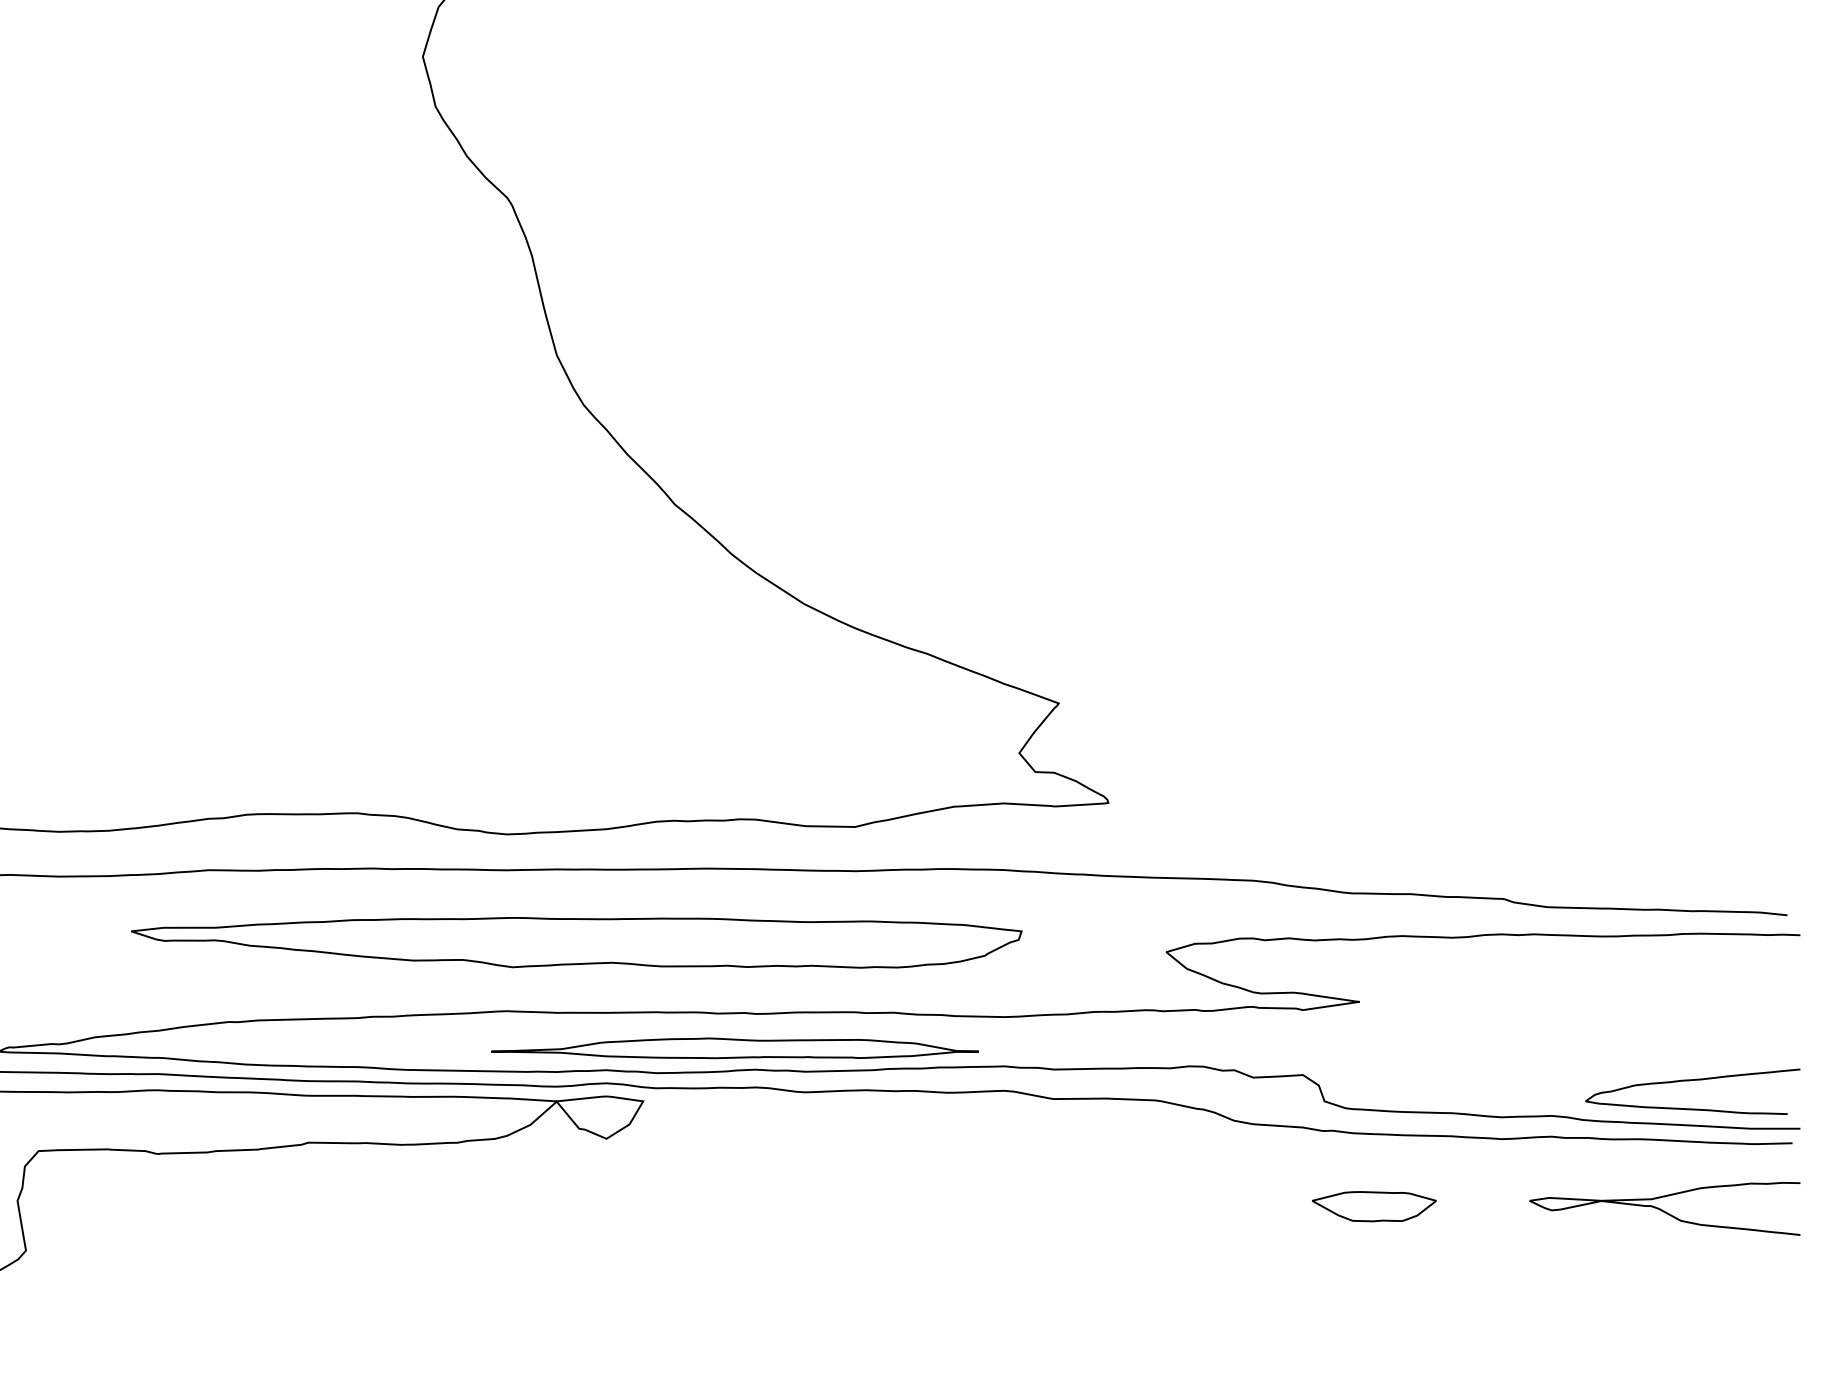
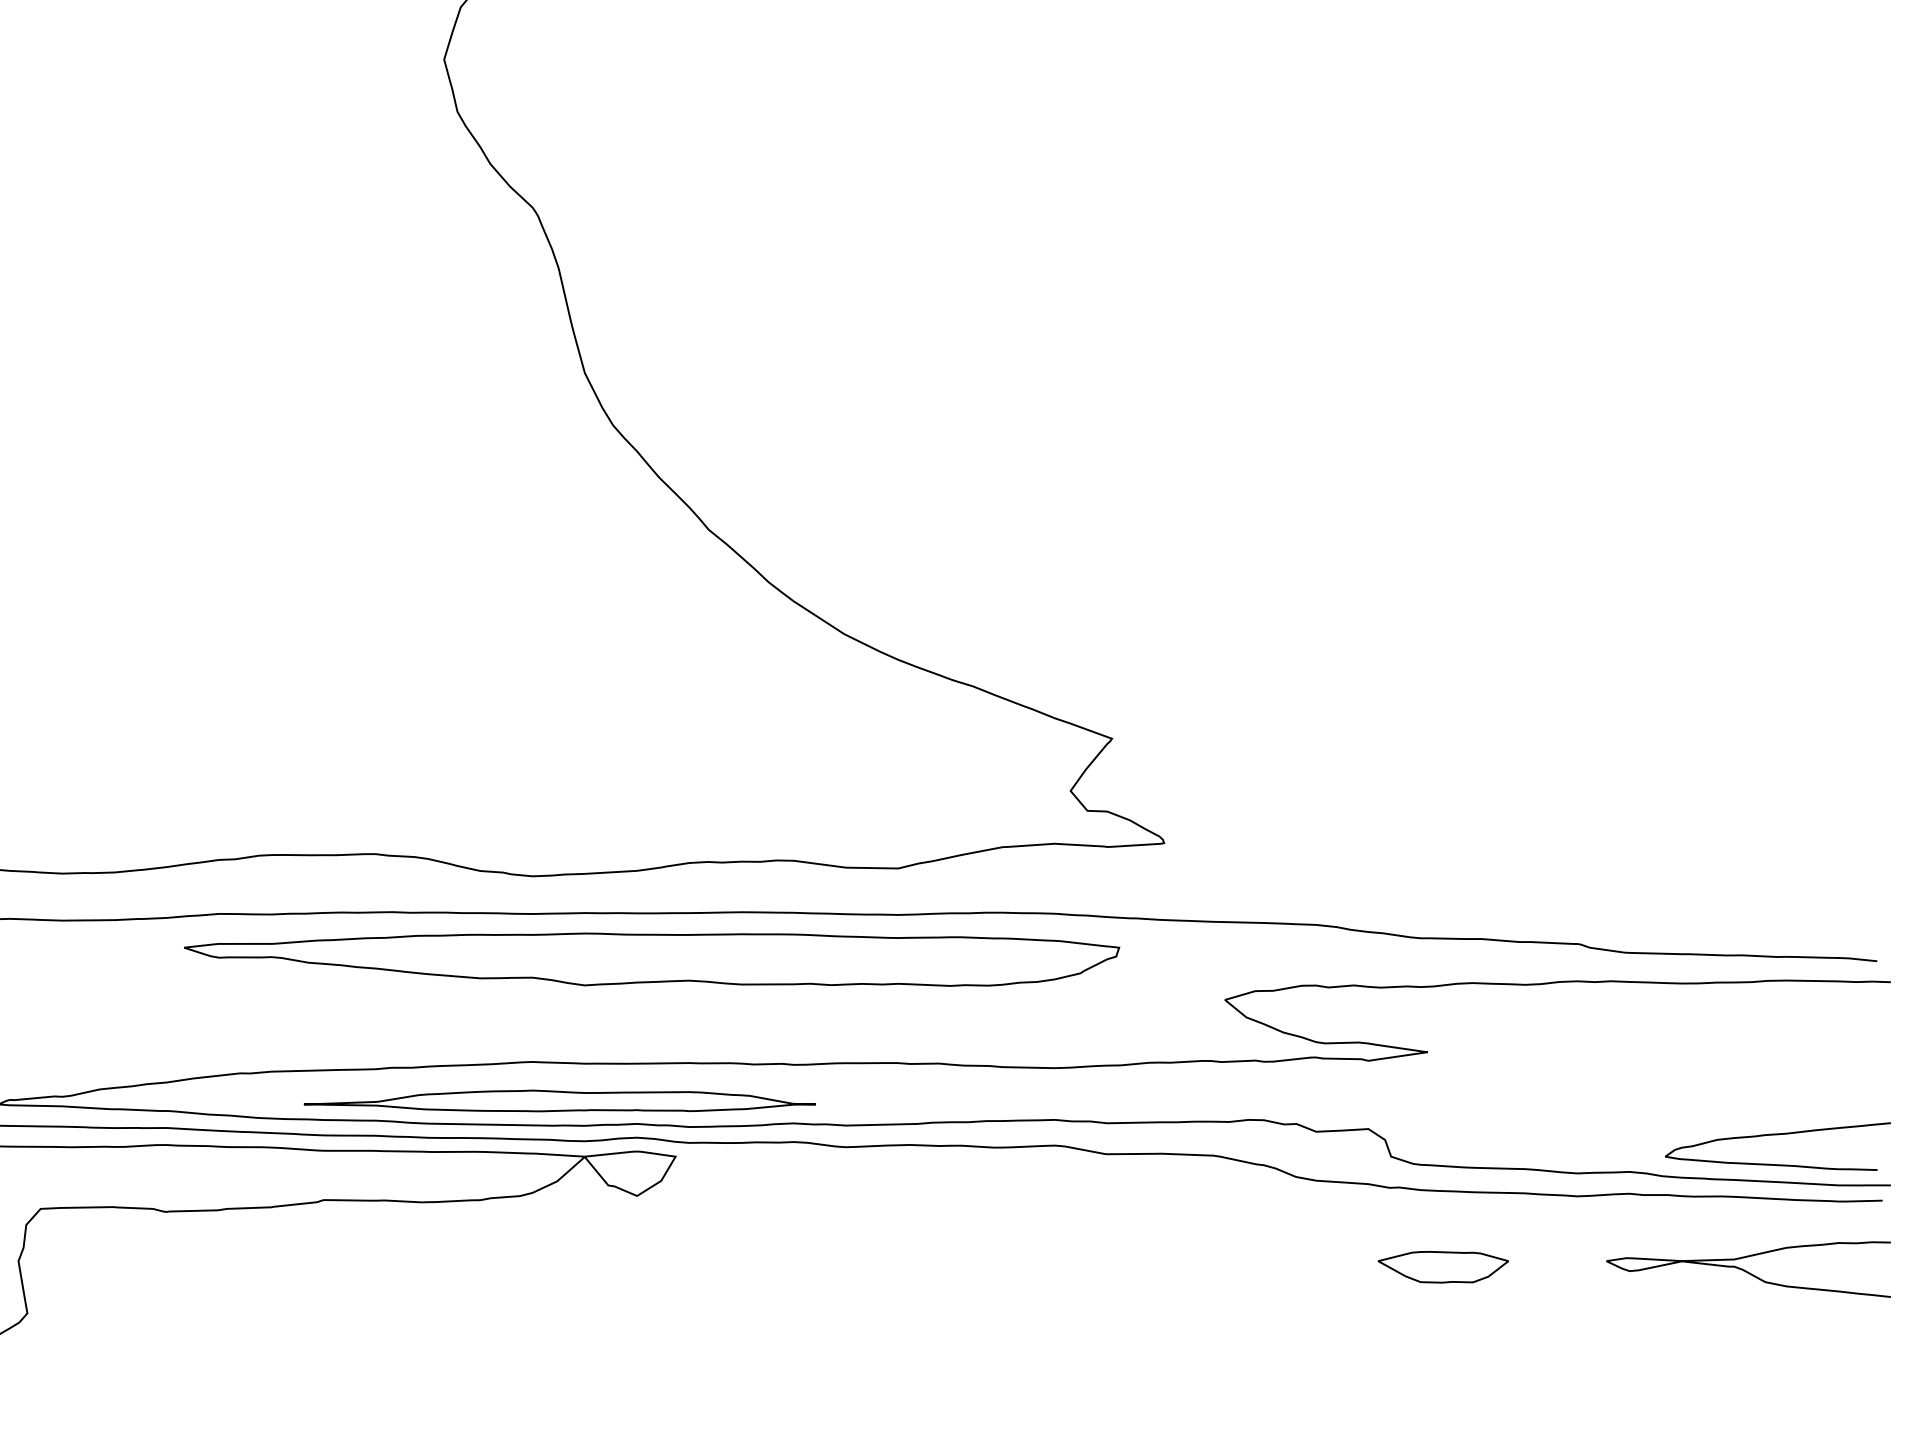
part: (576, 942) -> (651, 959), moved
part: (734, 1048) -> (559, 1101), moved

